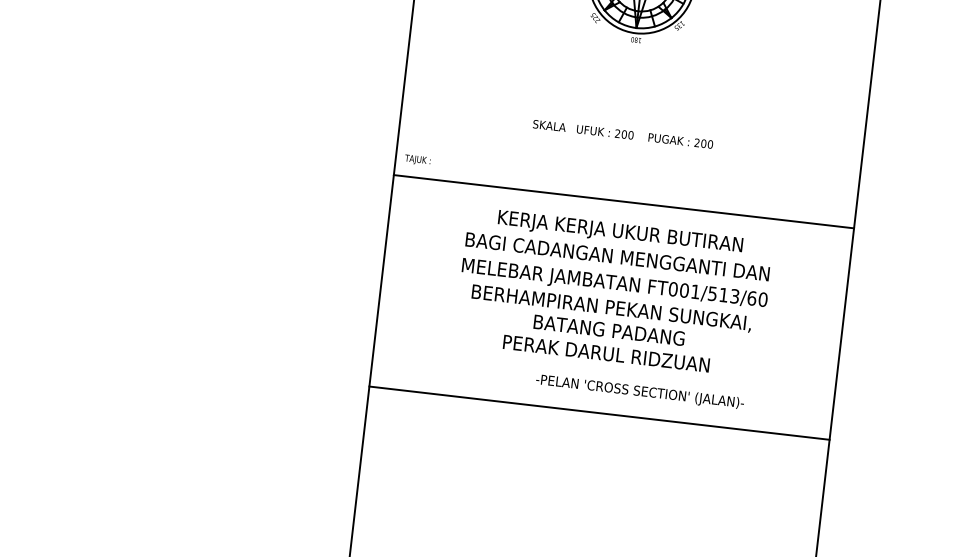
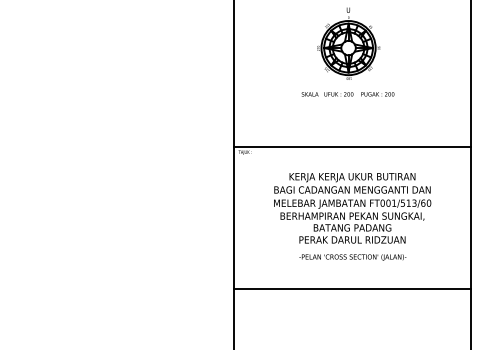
text: (622, 134) -> (347, 94), moved
line: (624, 201) -> (352, 146), moved
text: (639, 392) -> (352, 257), moved
line: (599, 412) -> (352, 288), moved

